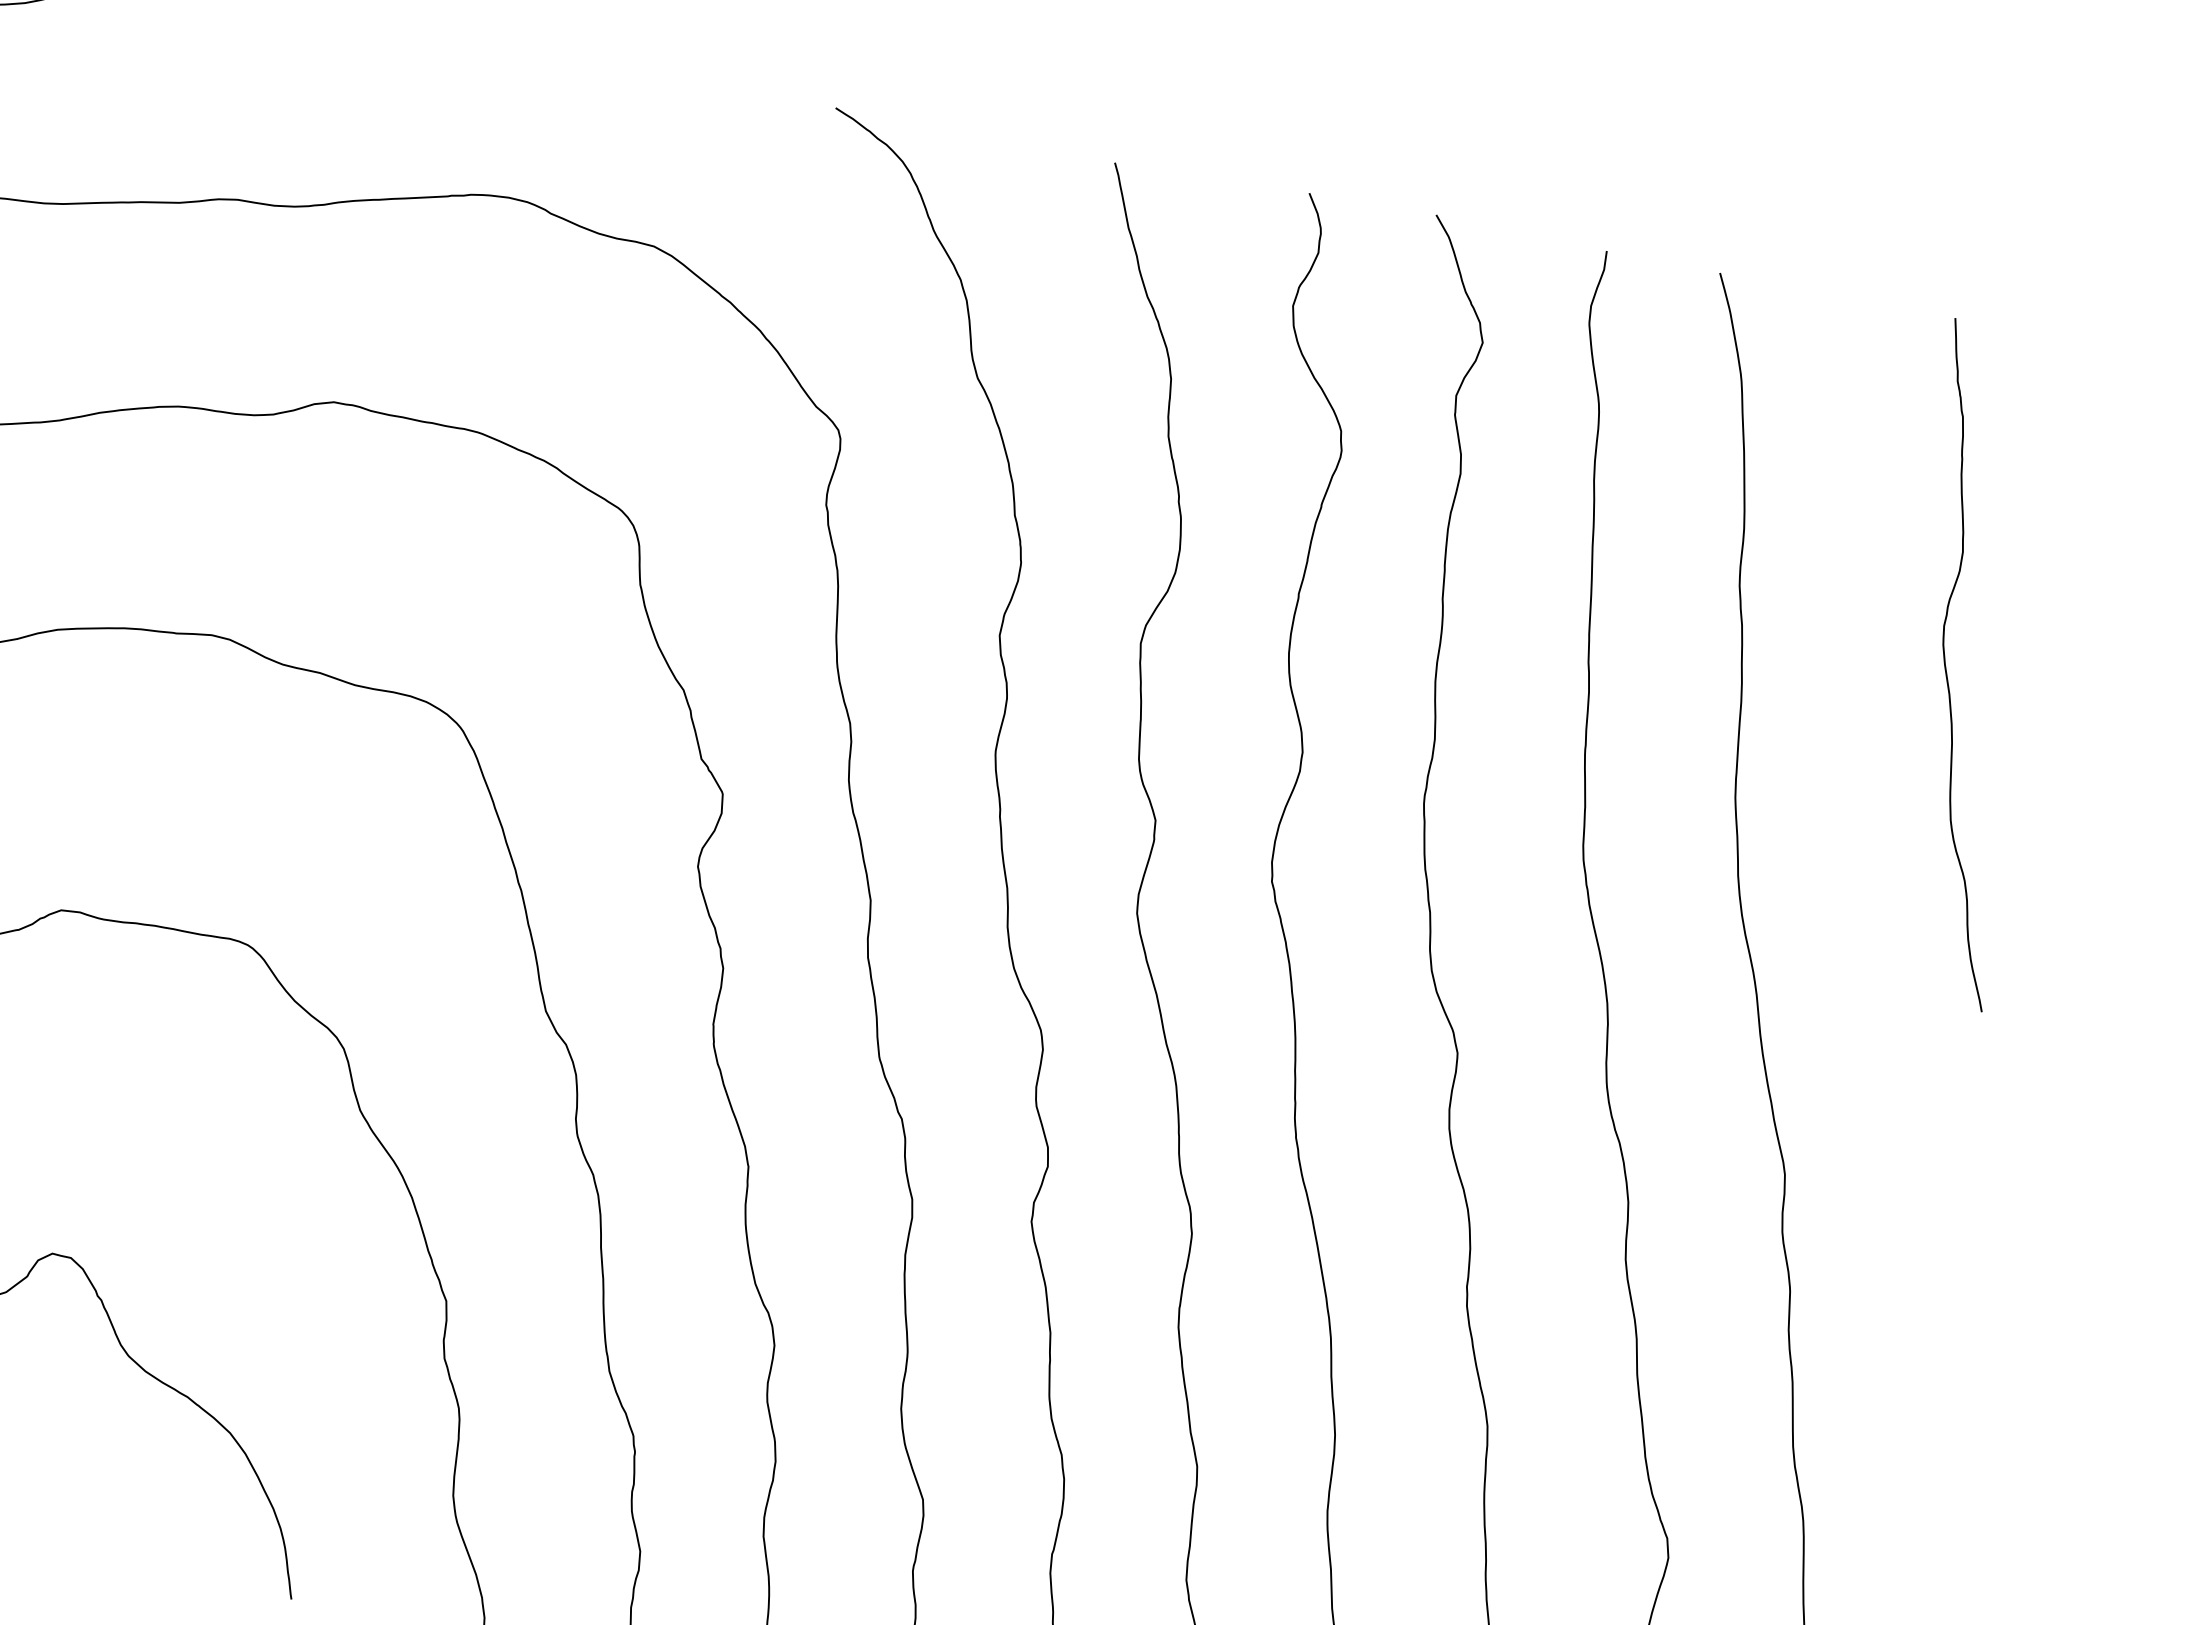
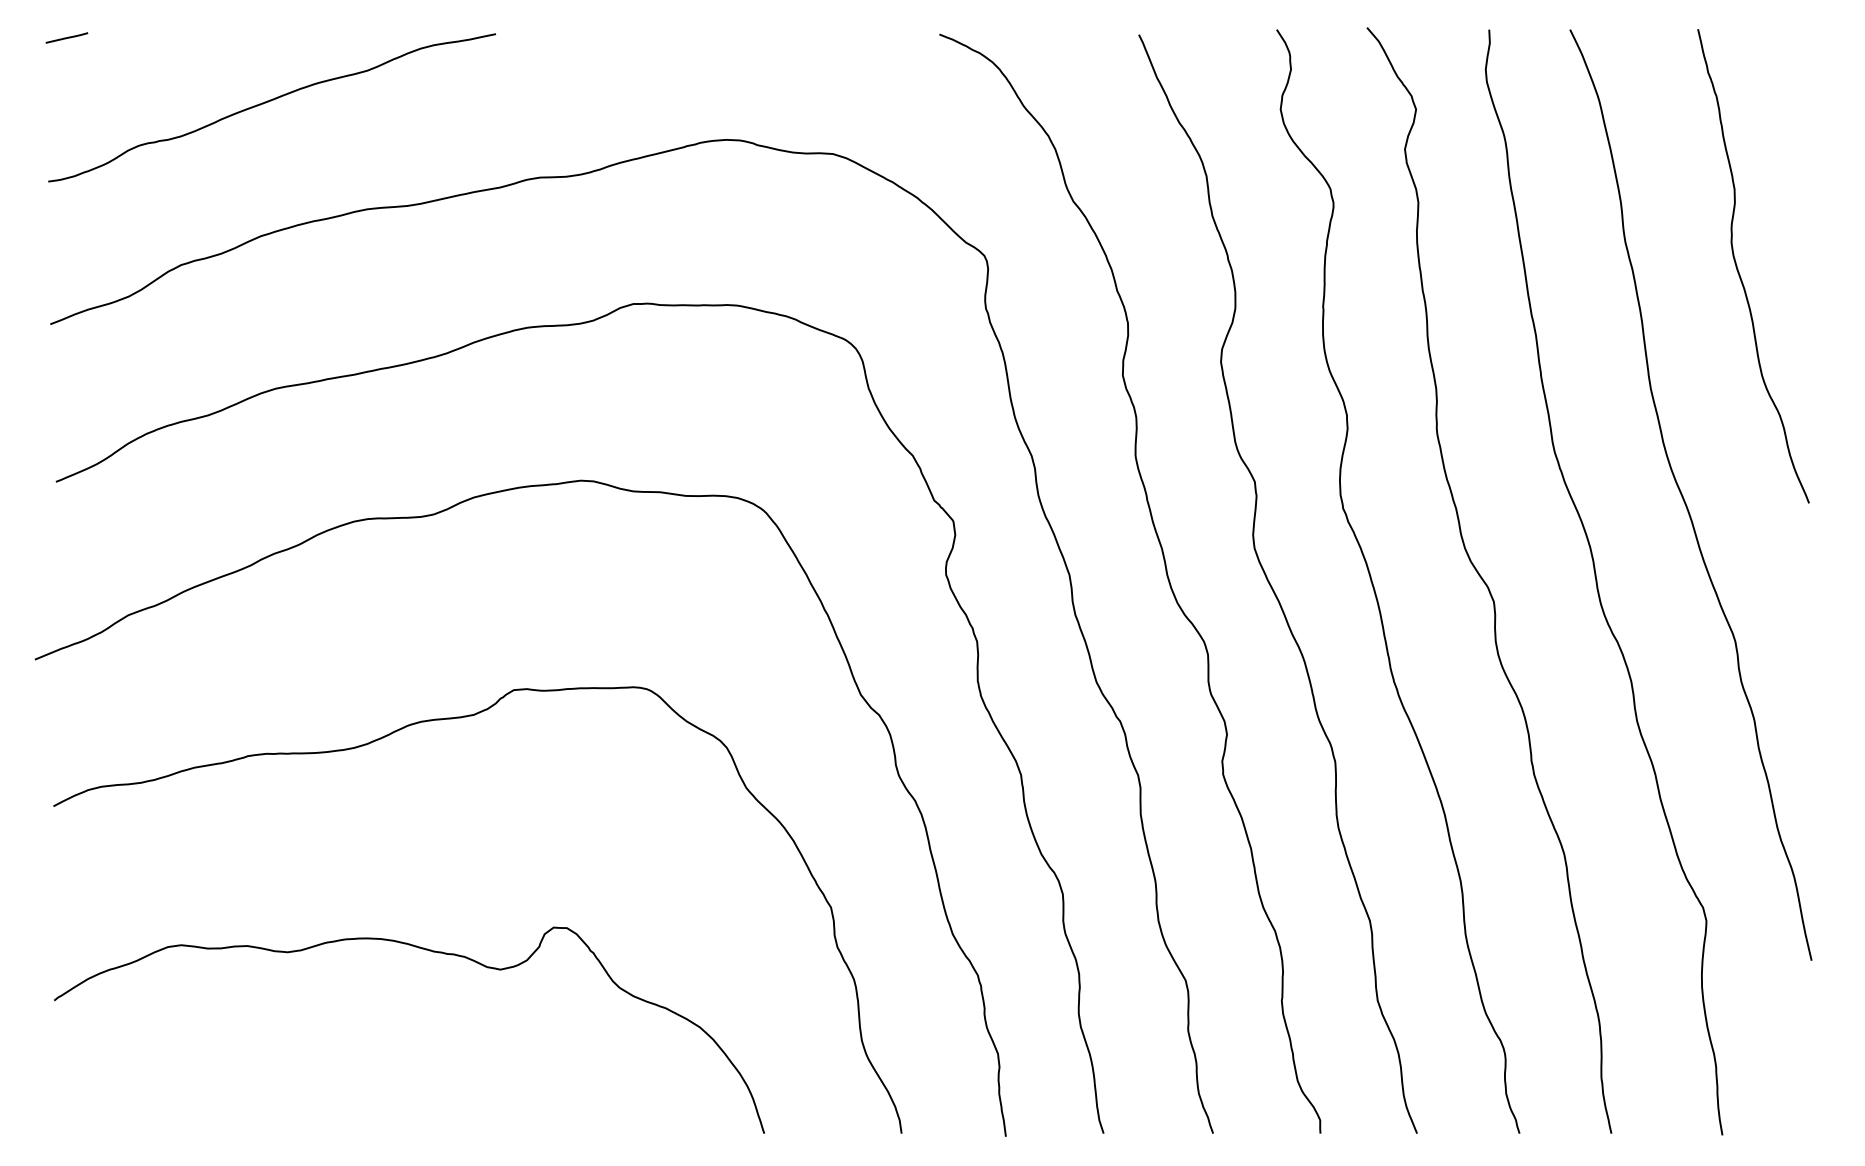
curve: (1947, 668) -> (1739, 271), moved

